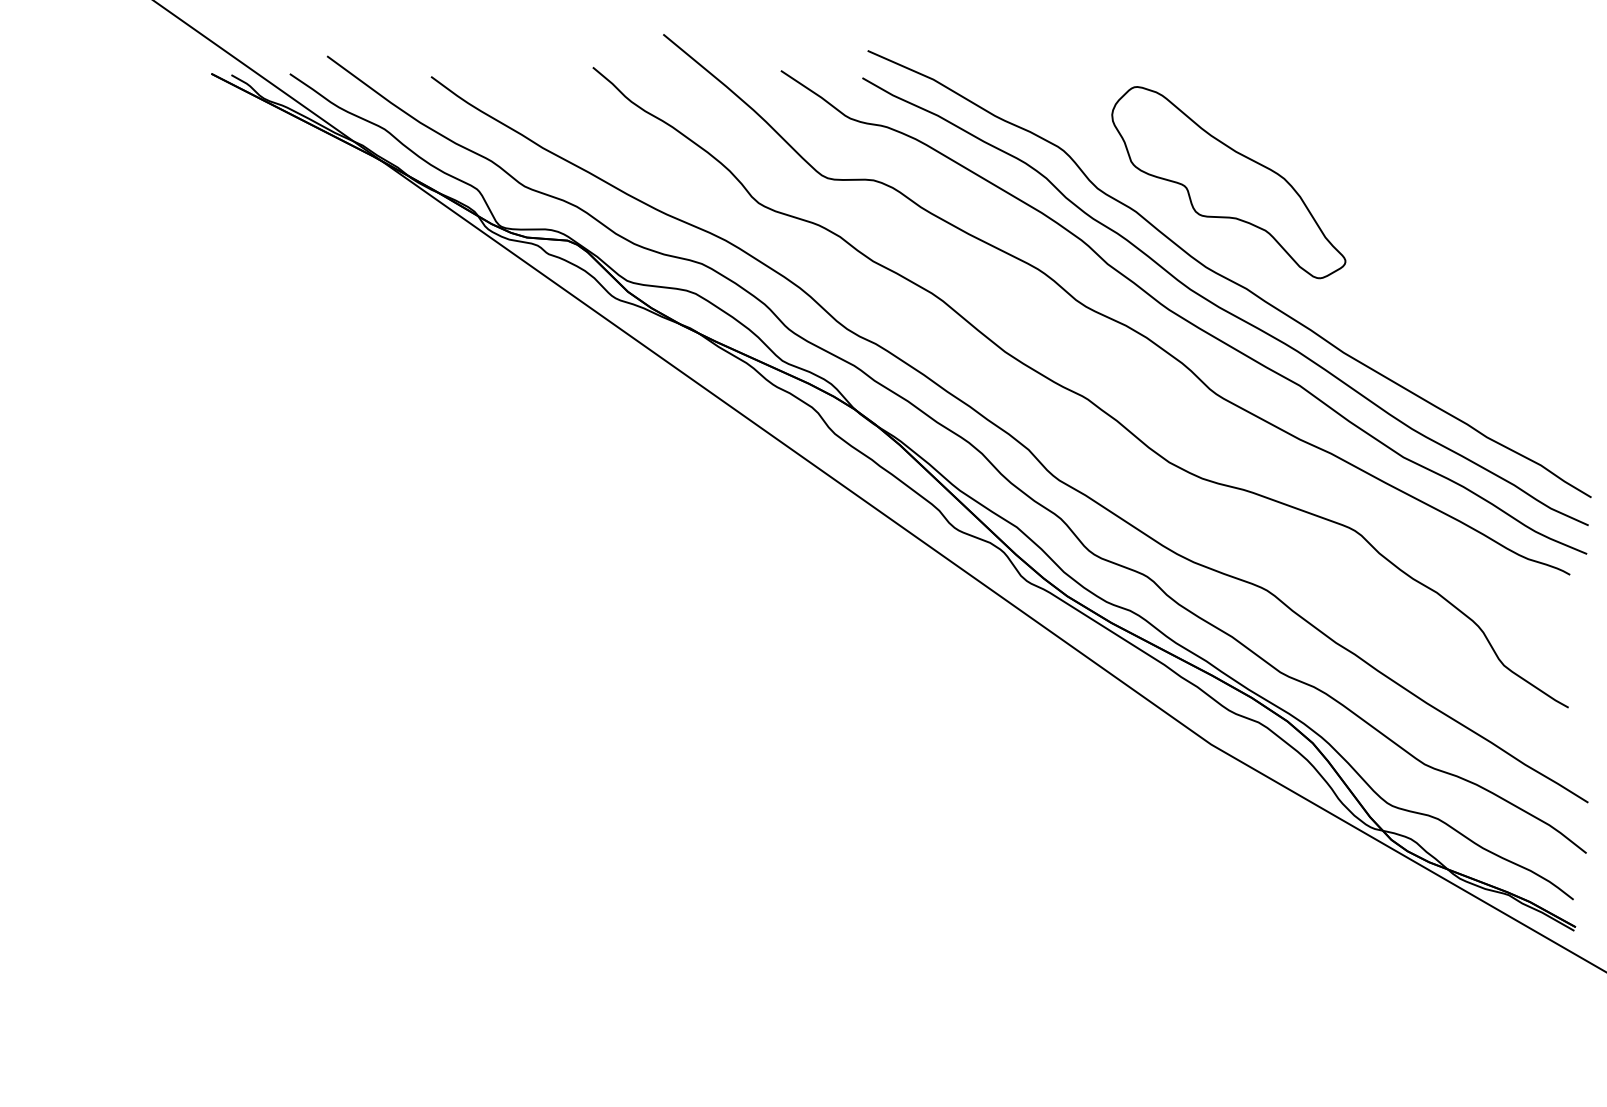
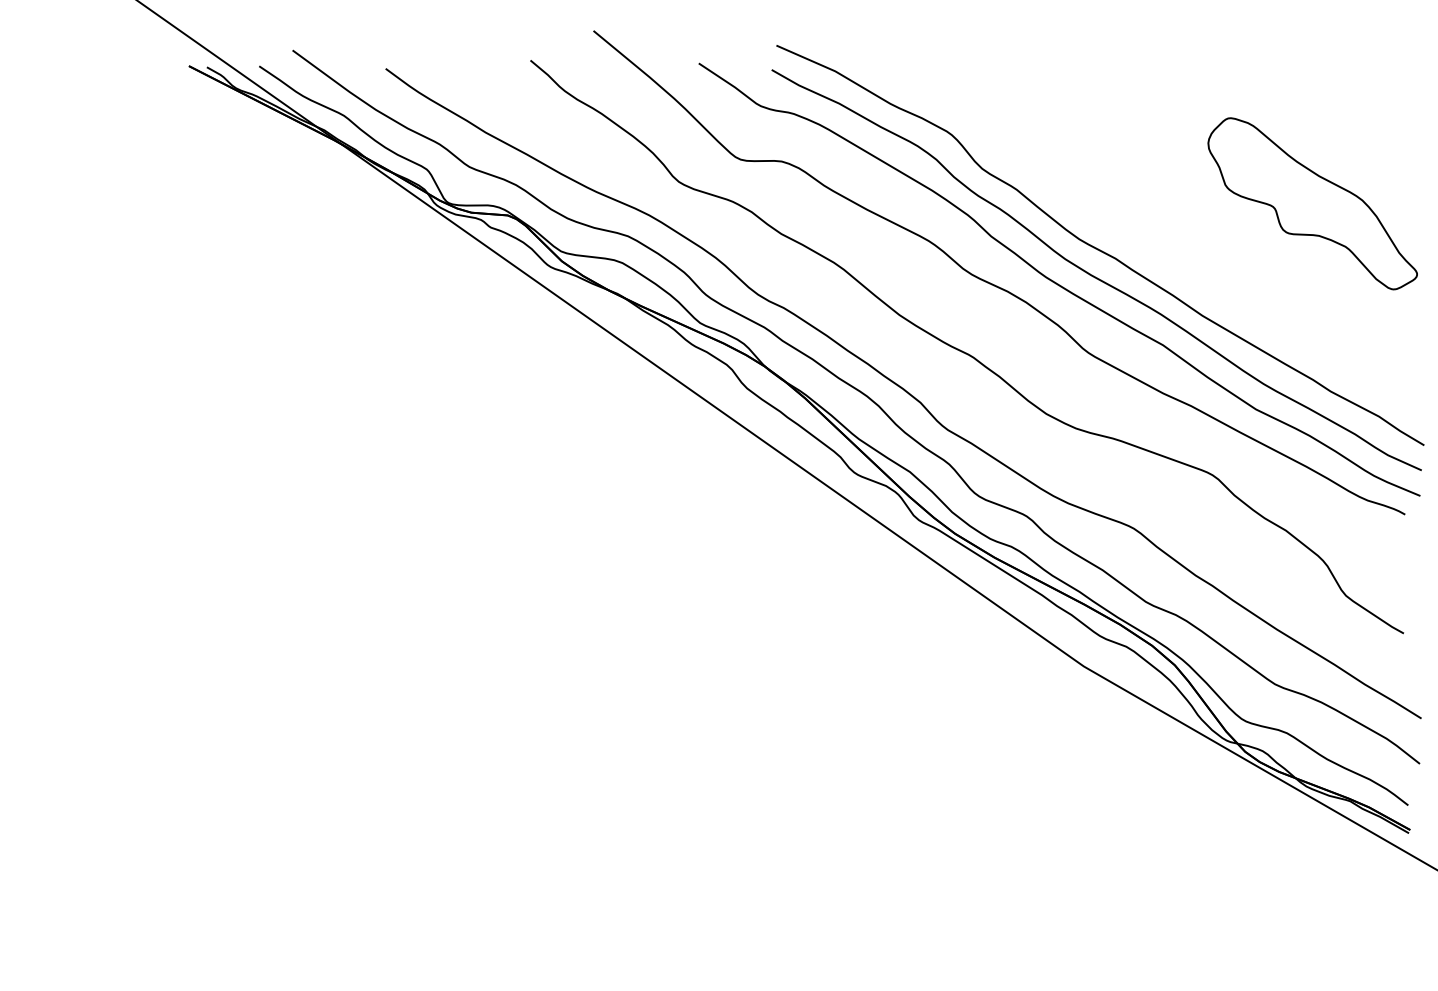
part: (1228, 182) -> (1312, 203), moved

